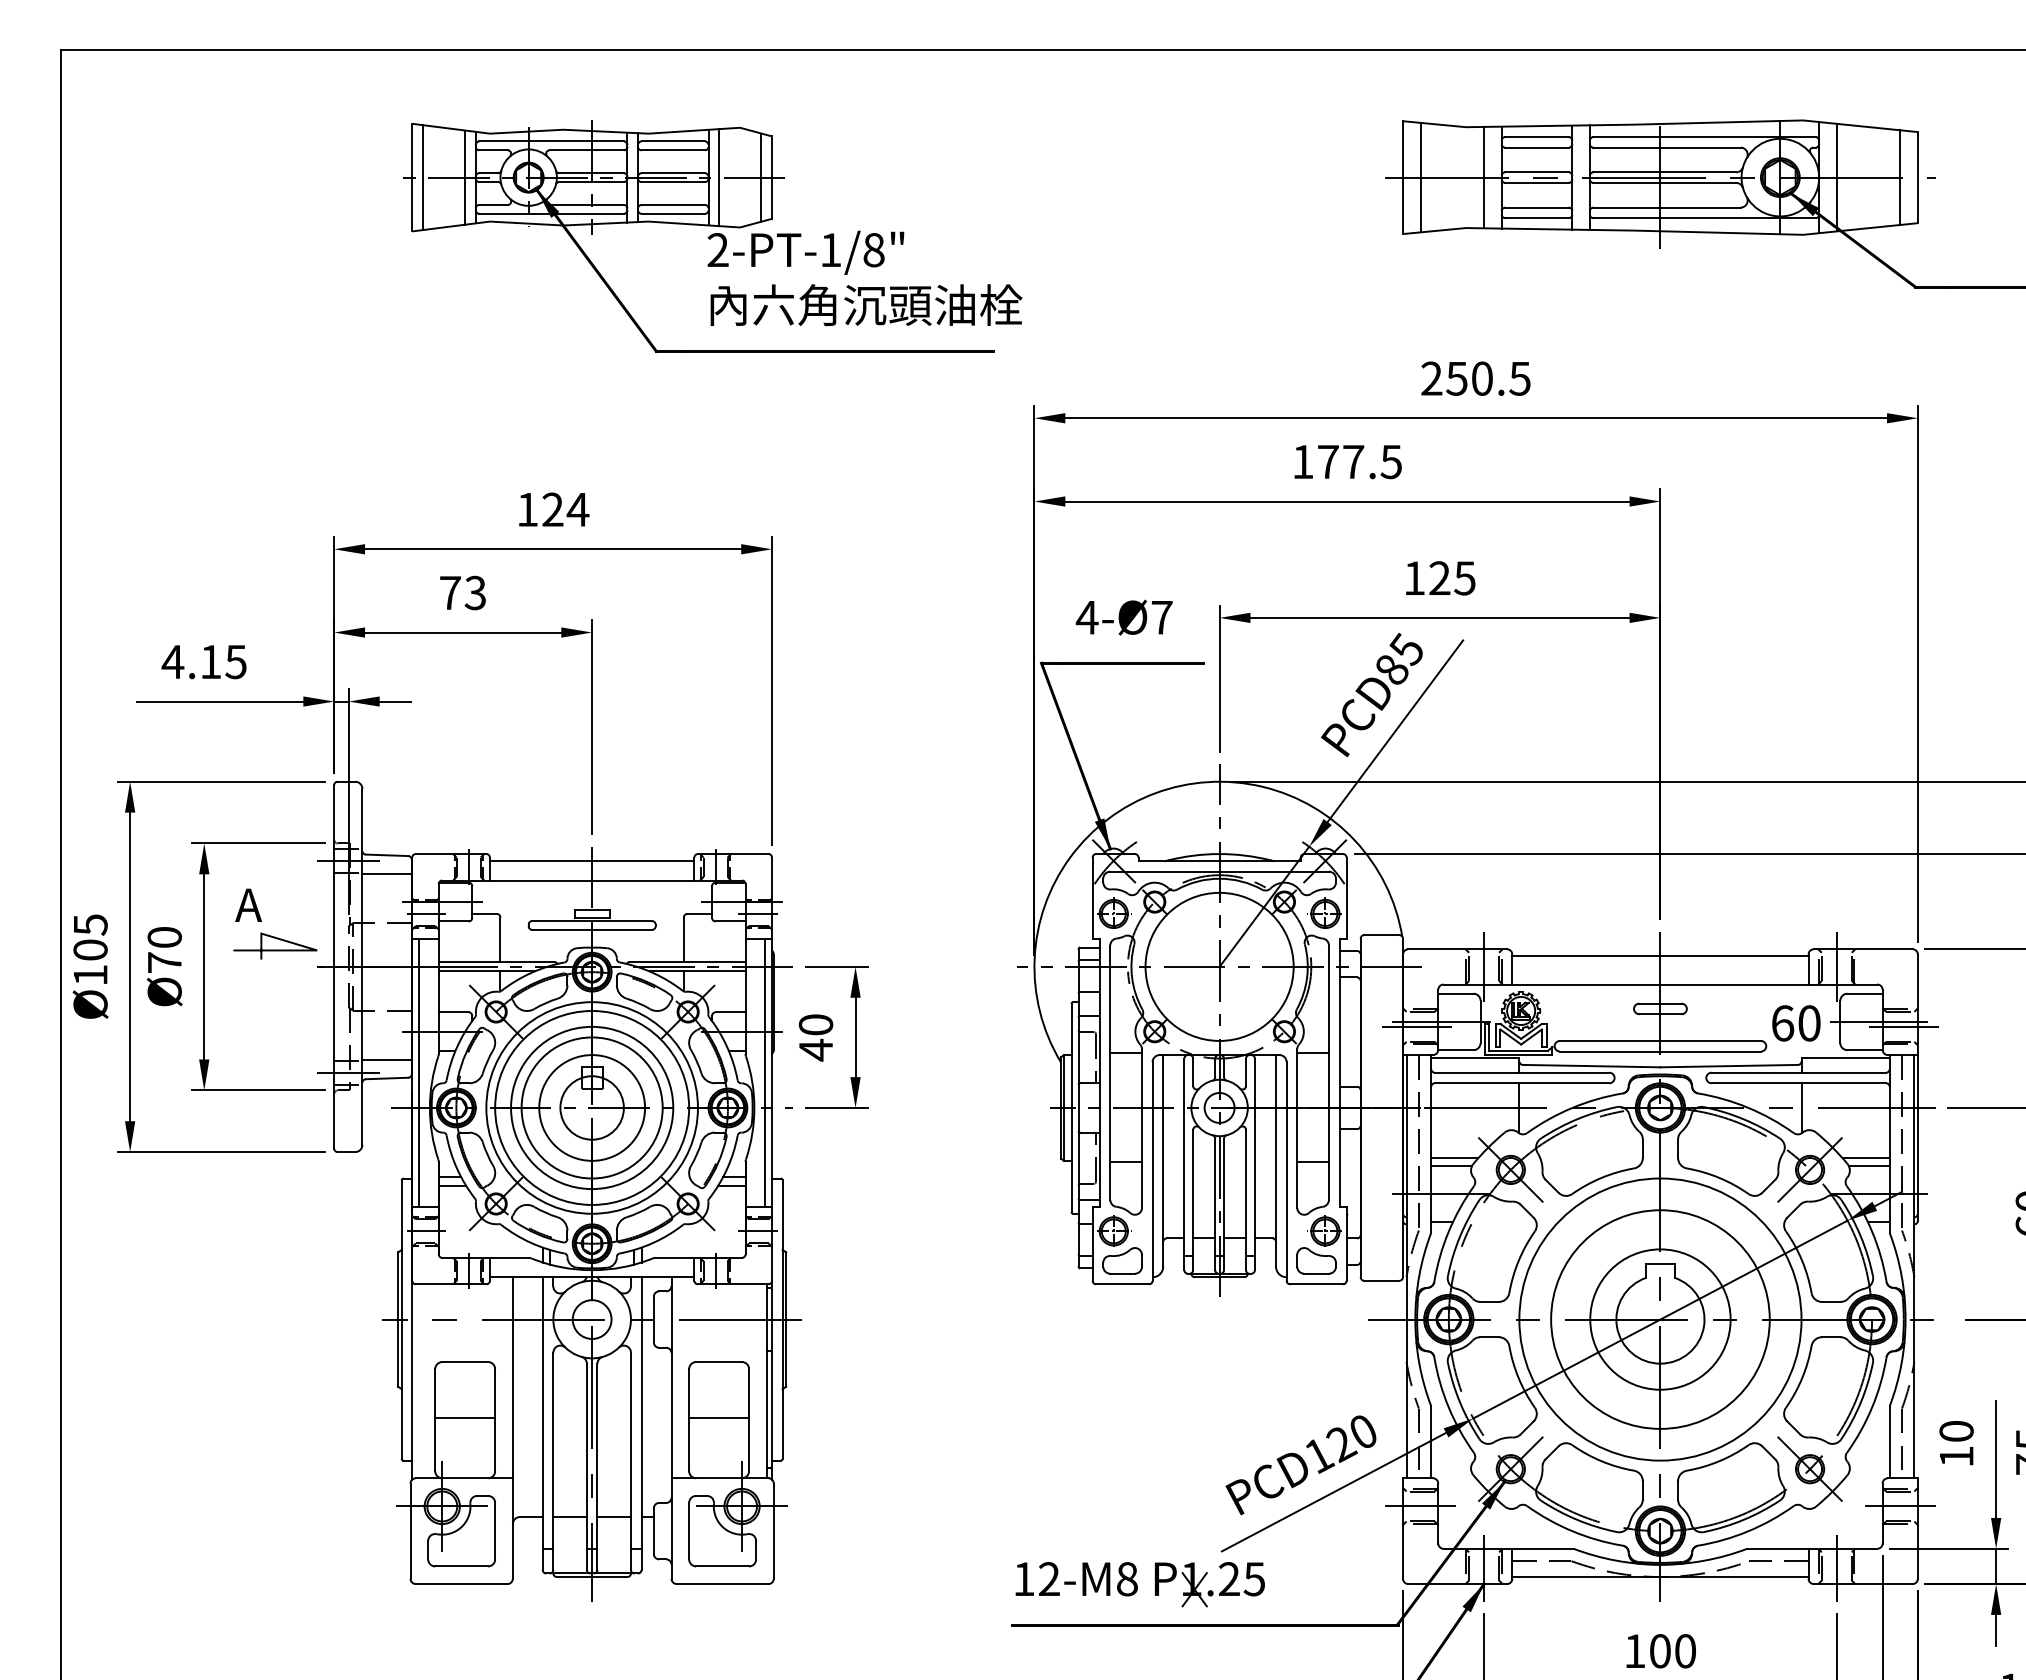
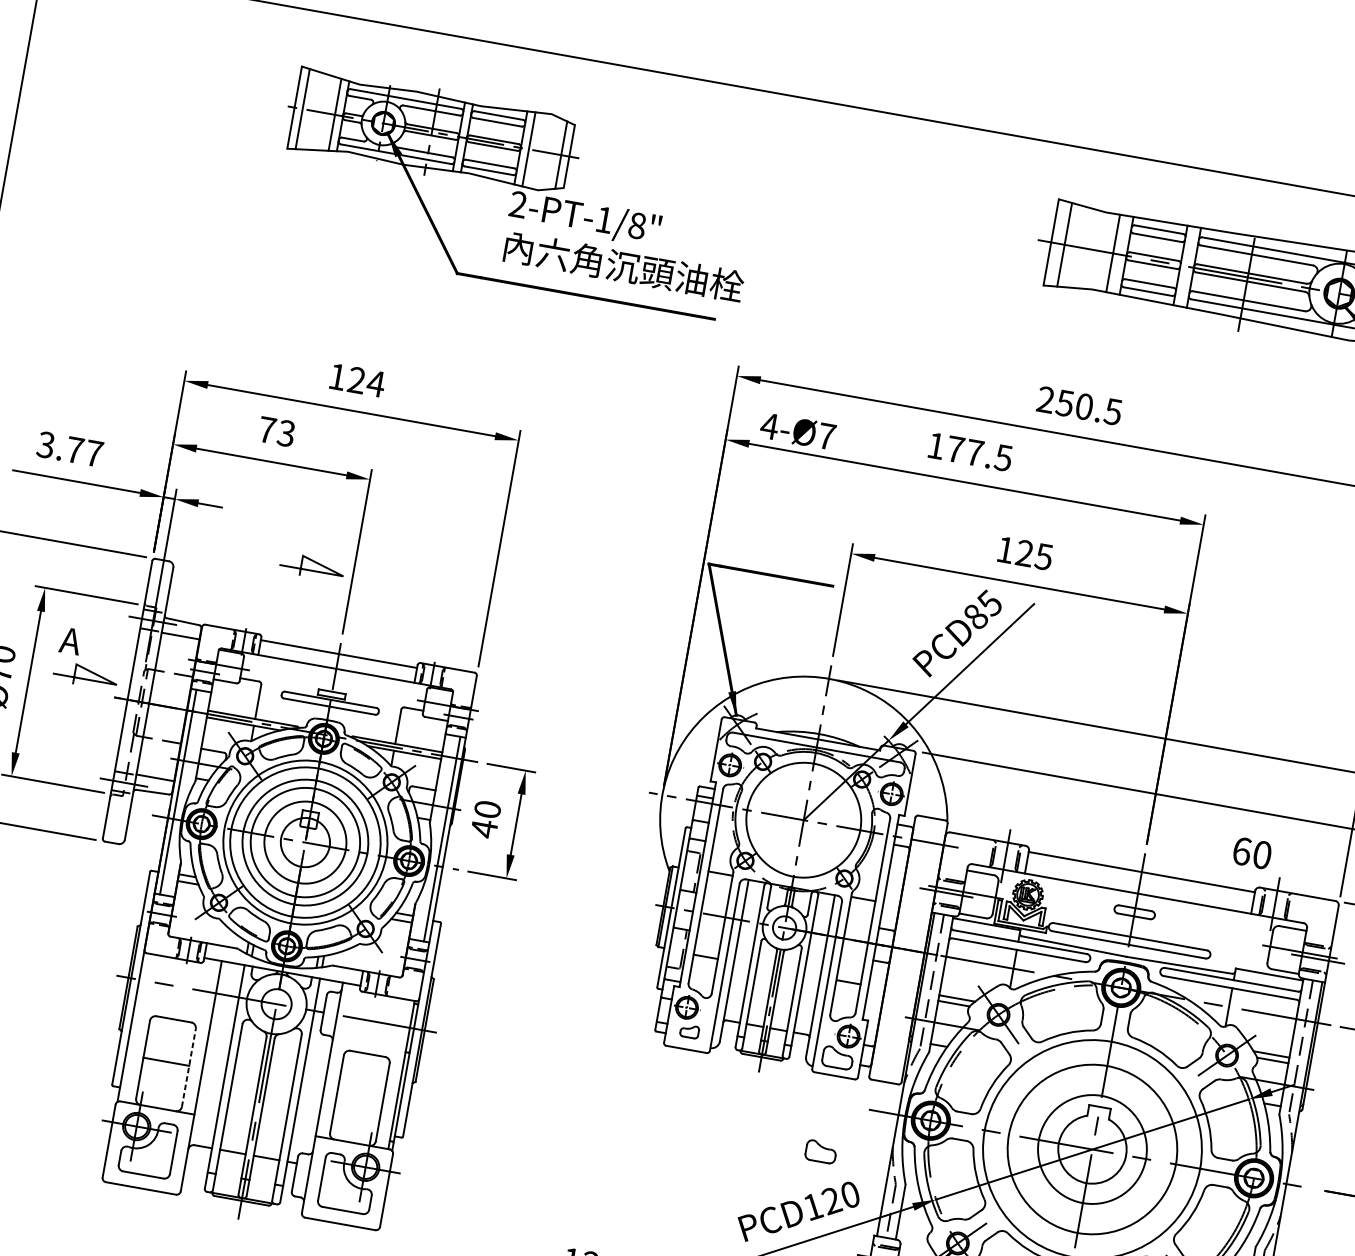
text: (1123, 617) -> (797, 431), moved
text: (203, 661) -> (69, 448), 4.15 -> 3.77
line: (538, 760) -> (311, 569), added
text: (1796, 1023) -> (1252, 853), moved
part: (1122, 1260) -> (689, 1031), size x0.6
part: (1316, 1383) -> (821, 1151), added
line: (719, 1417) -> (360, 1096), removed
line: (495, 1419) -> (189, 1067), solid -> dashed

